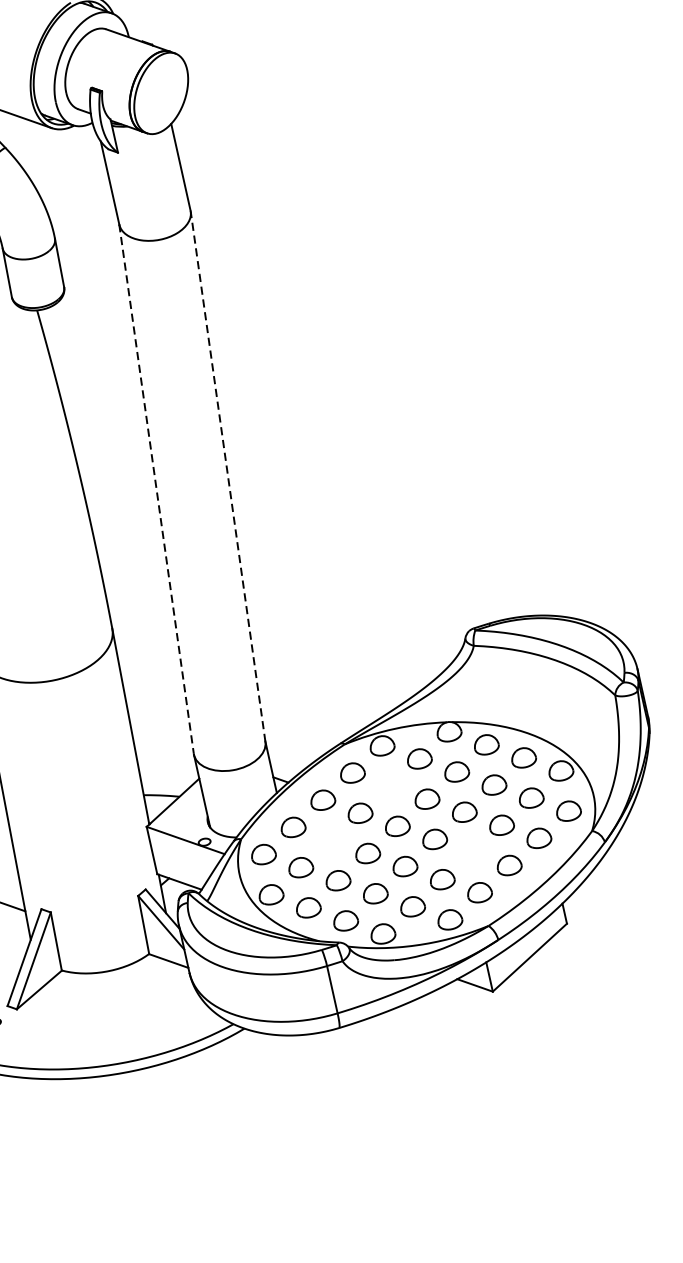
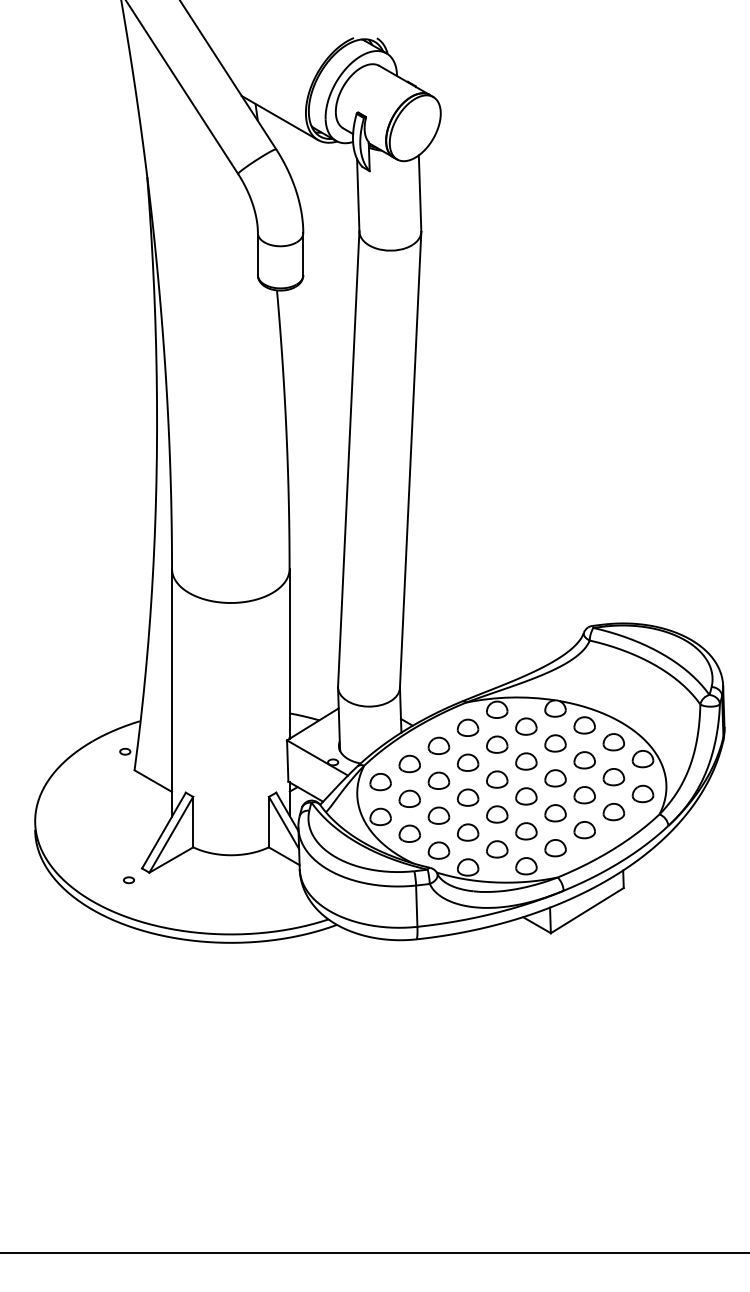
line: (227, 476) -> (410, 459), dashed -> solid
line: (156, 488) -> (348, 458), dashed -> solid
part: (390, 785) -> (497, 744), added
part: (330, 840) -> (438, 780), added
part: (472, 852) -> (555, 813), added

